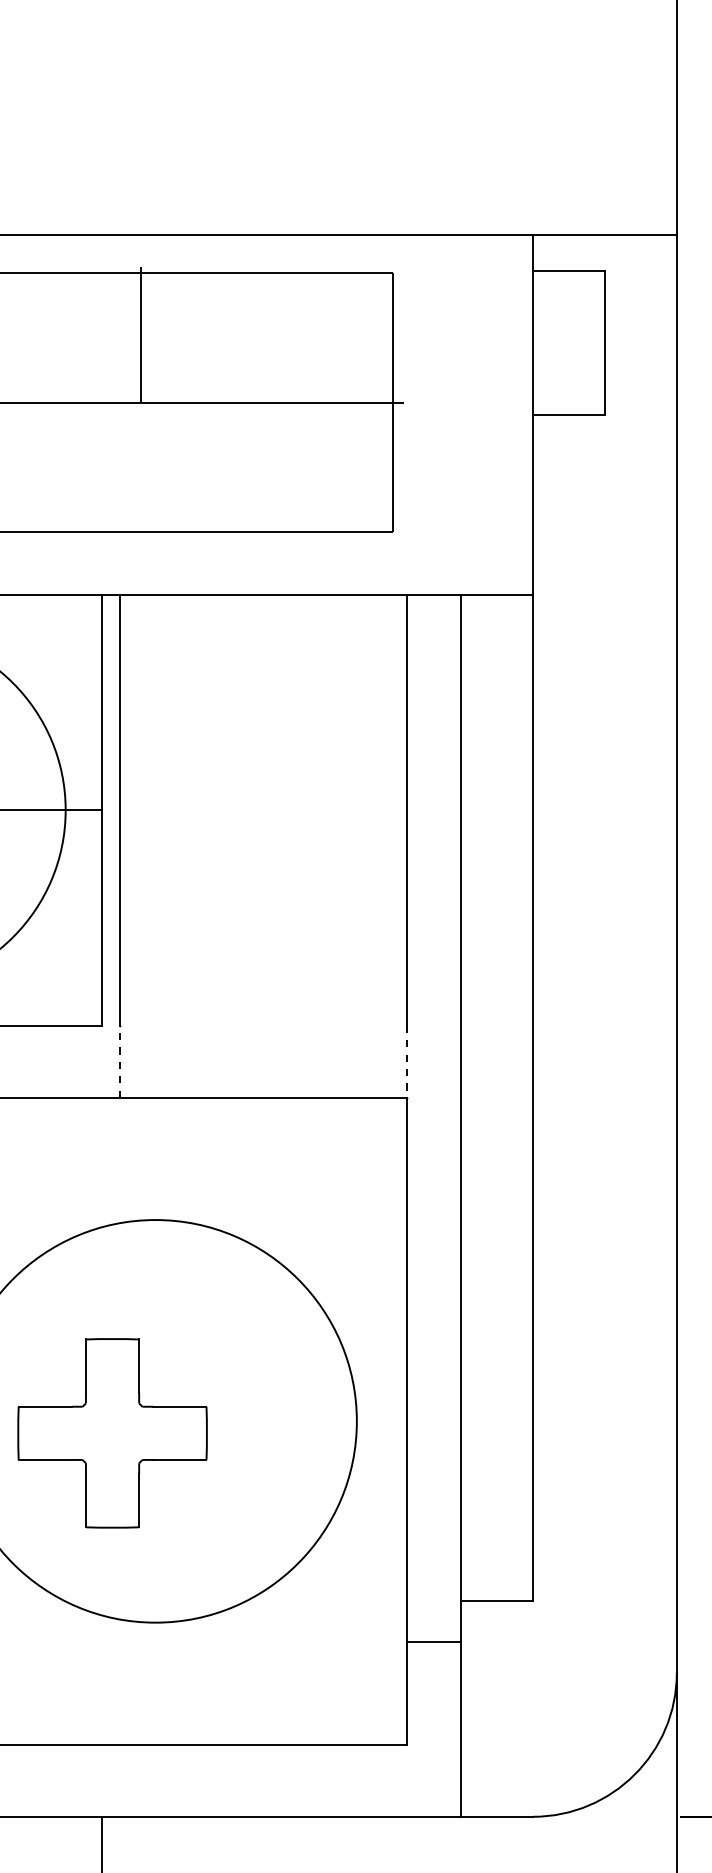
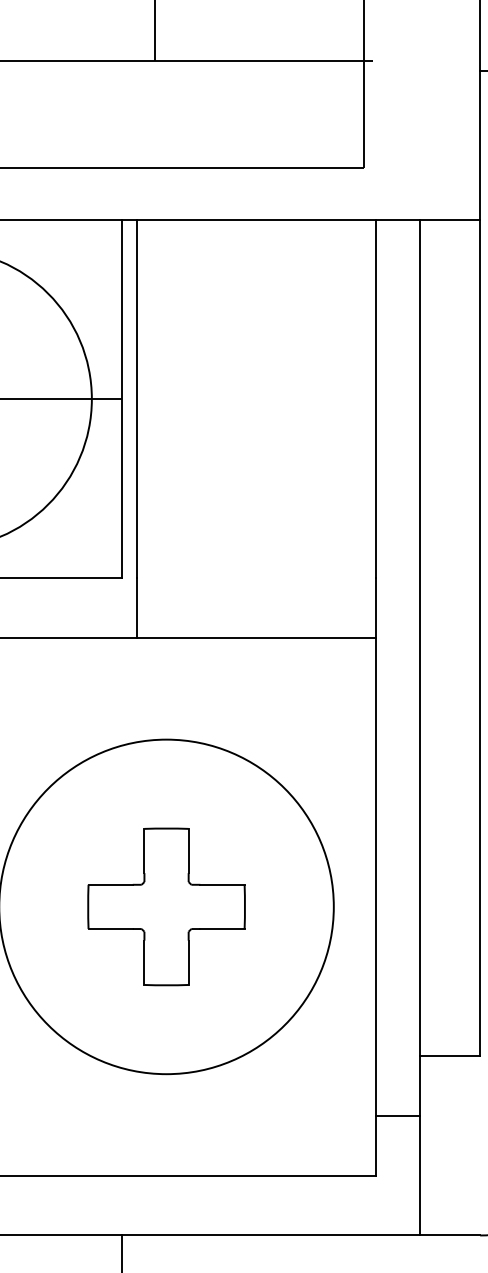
line: (119, 1061) -> (136, 607), dashed -> solid
line: (407, 1061) -> (375, 607), dashed -> solid
part: (112, 1433) -> (166, 907), moved
line: (434, 1641) -> (398, 1115), moved

